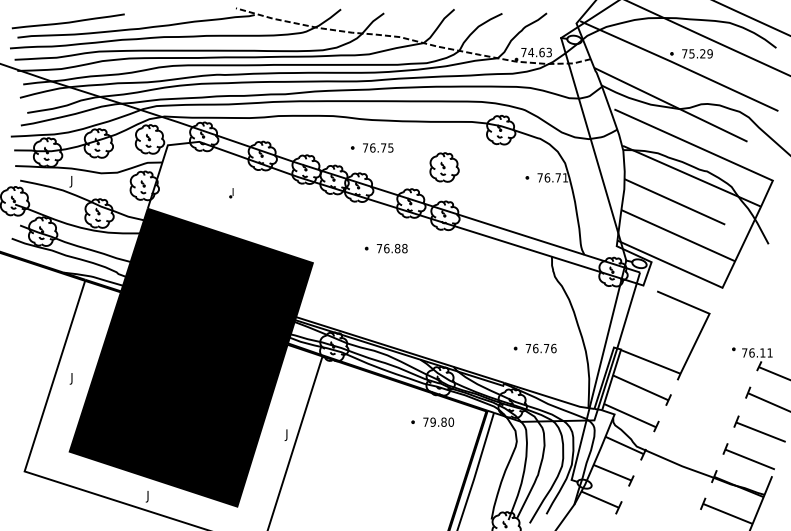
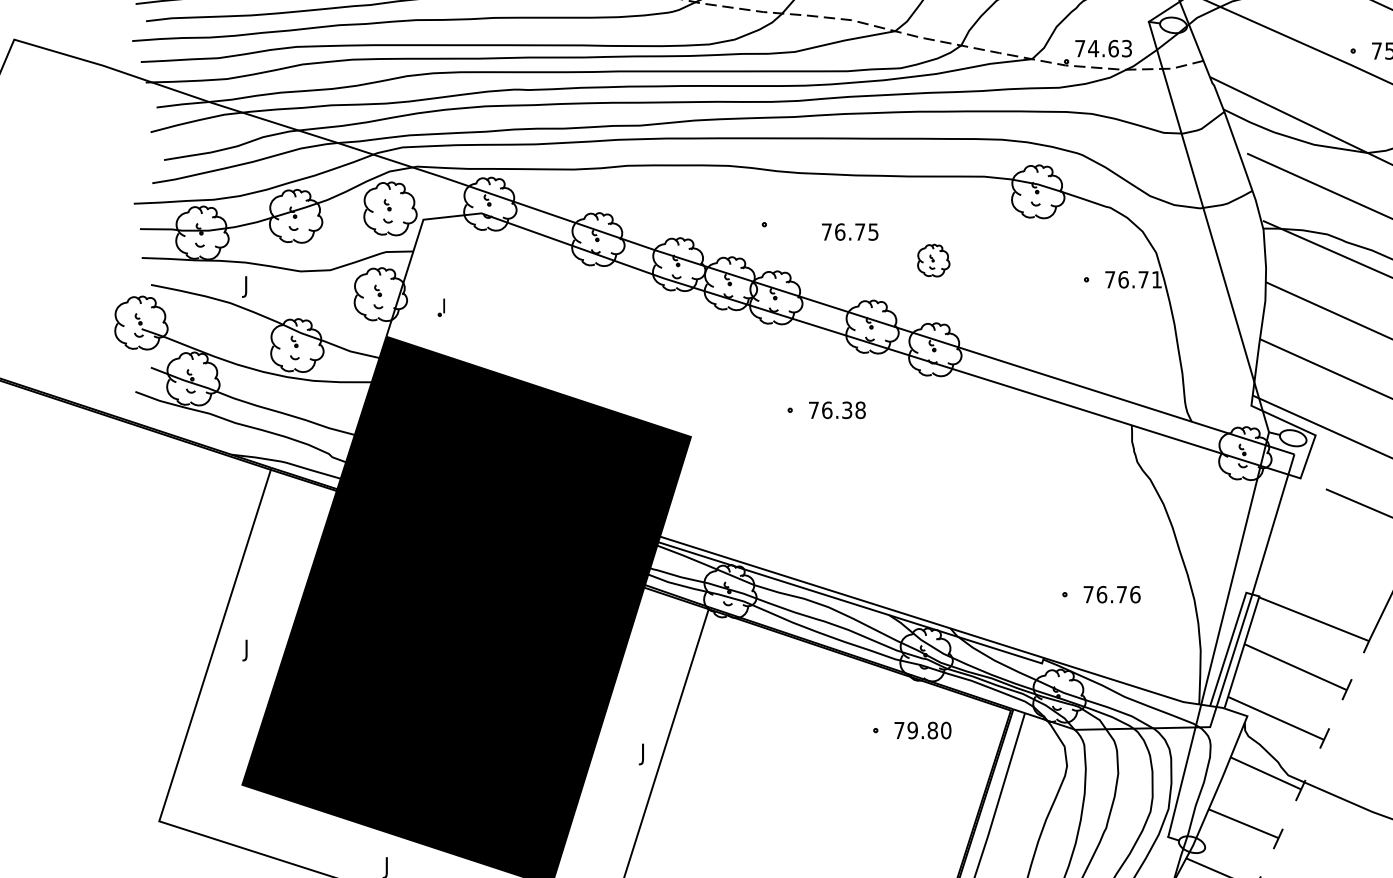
text: (378, 147) -> (850, 231), moved
part: (444, 167) -> (933, 260), size x0.6
part: (231, 193) -> (441, 308), moved
text: (397, 248) -> (846, 410), 76.88 -> 76.38

